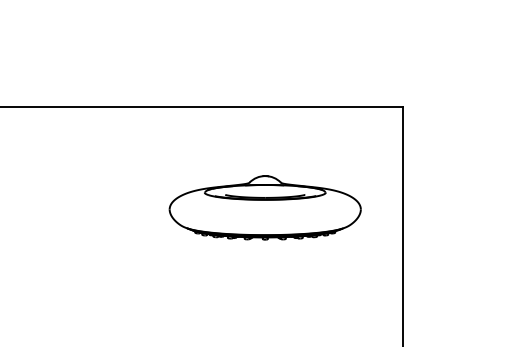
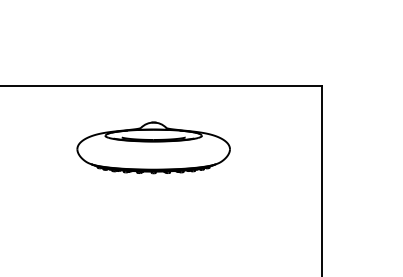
part: (265, 207) -> (153, 147), moved

